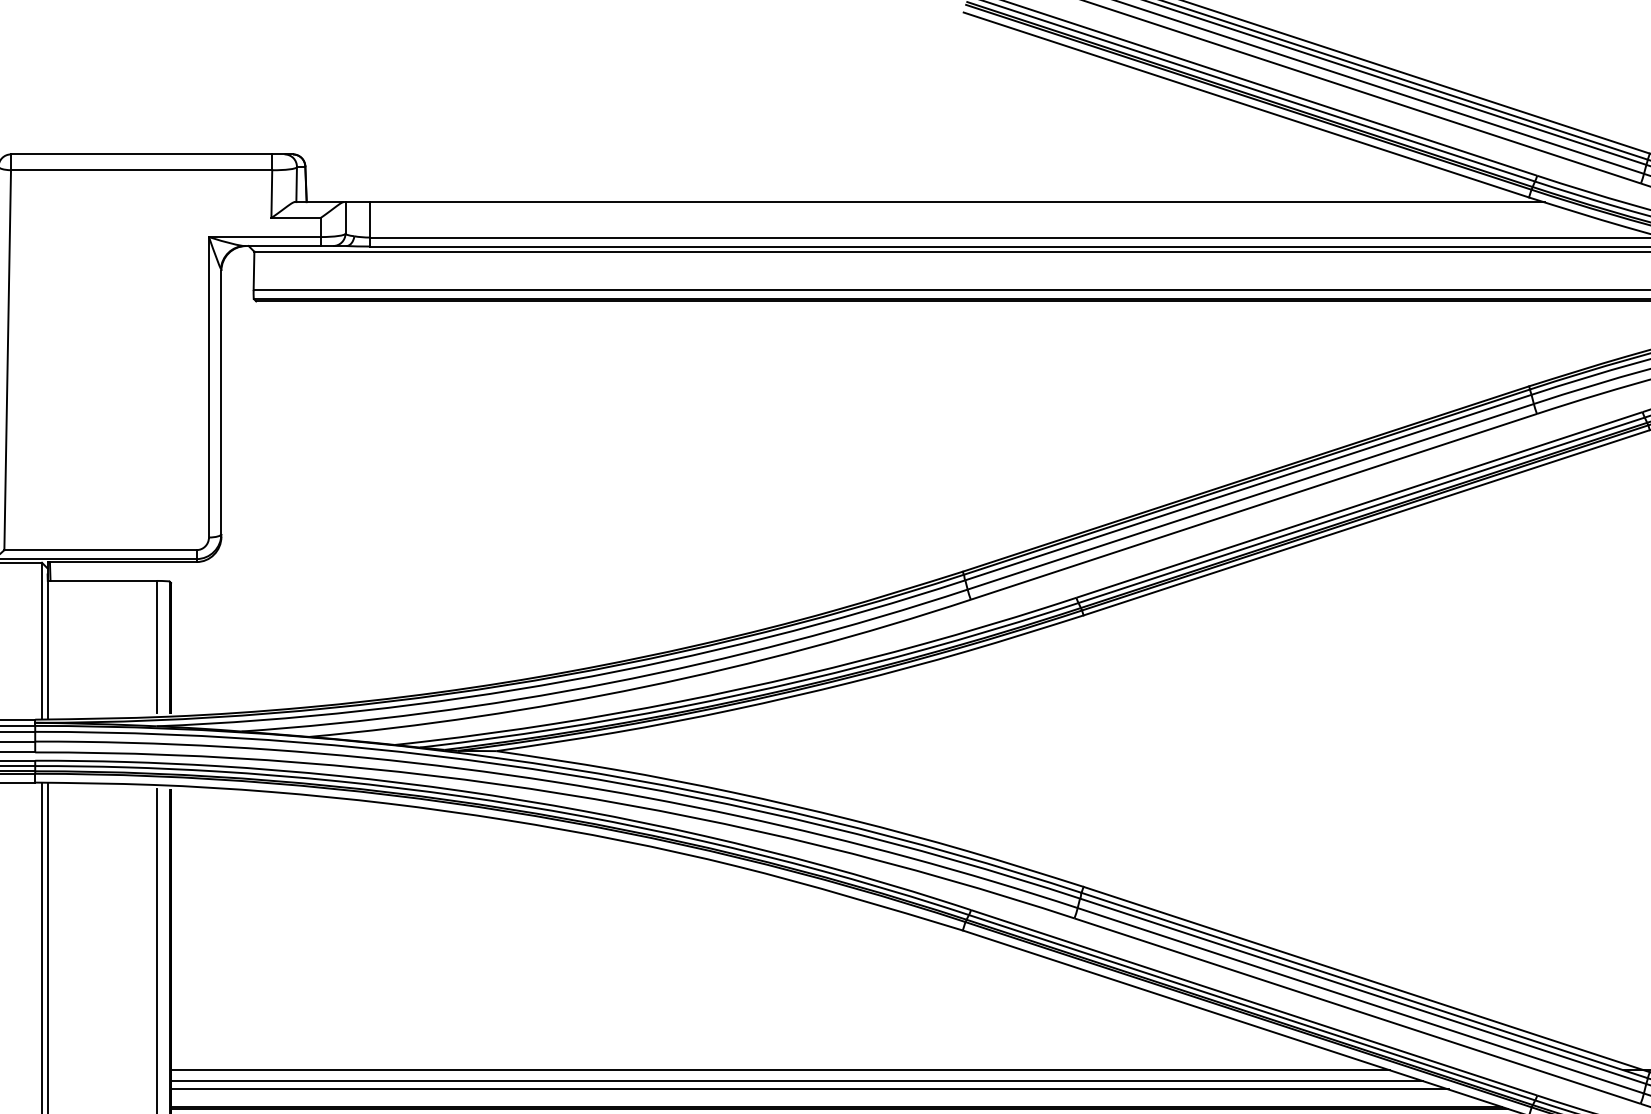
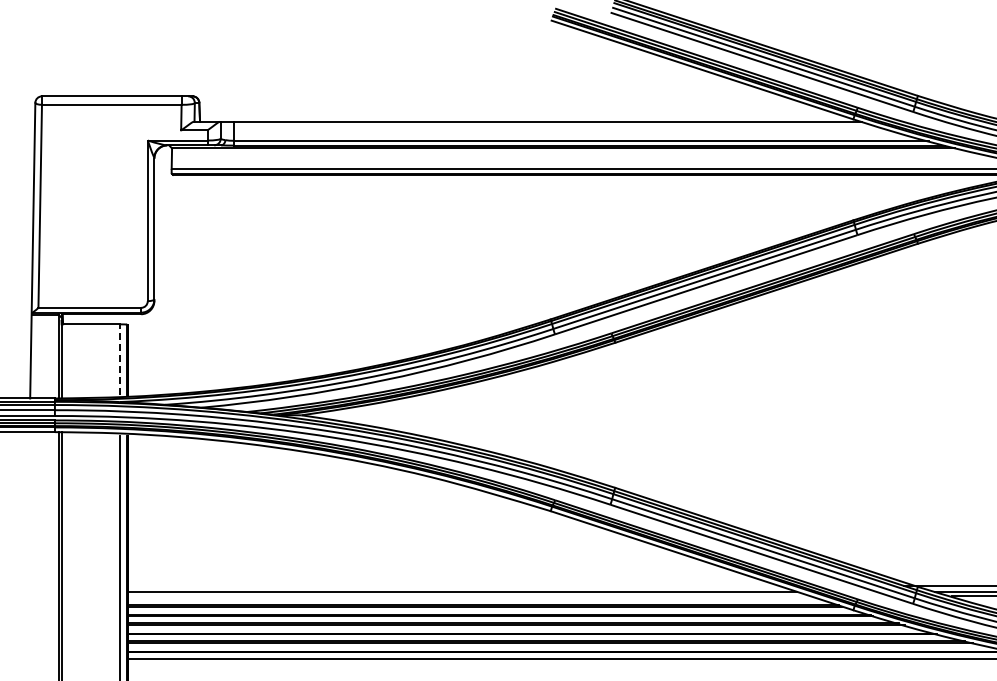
line: (157, 646) -> (120, 359), solid -> dashed
line: (780, 1069) -> (453, 585), removed
line: (808, 1090) -> (468, 596), removed

